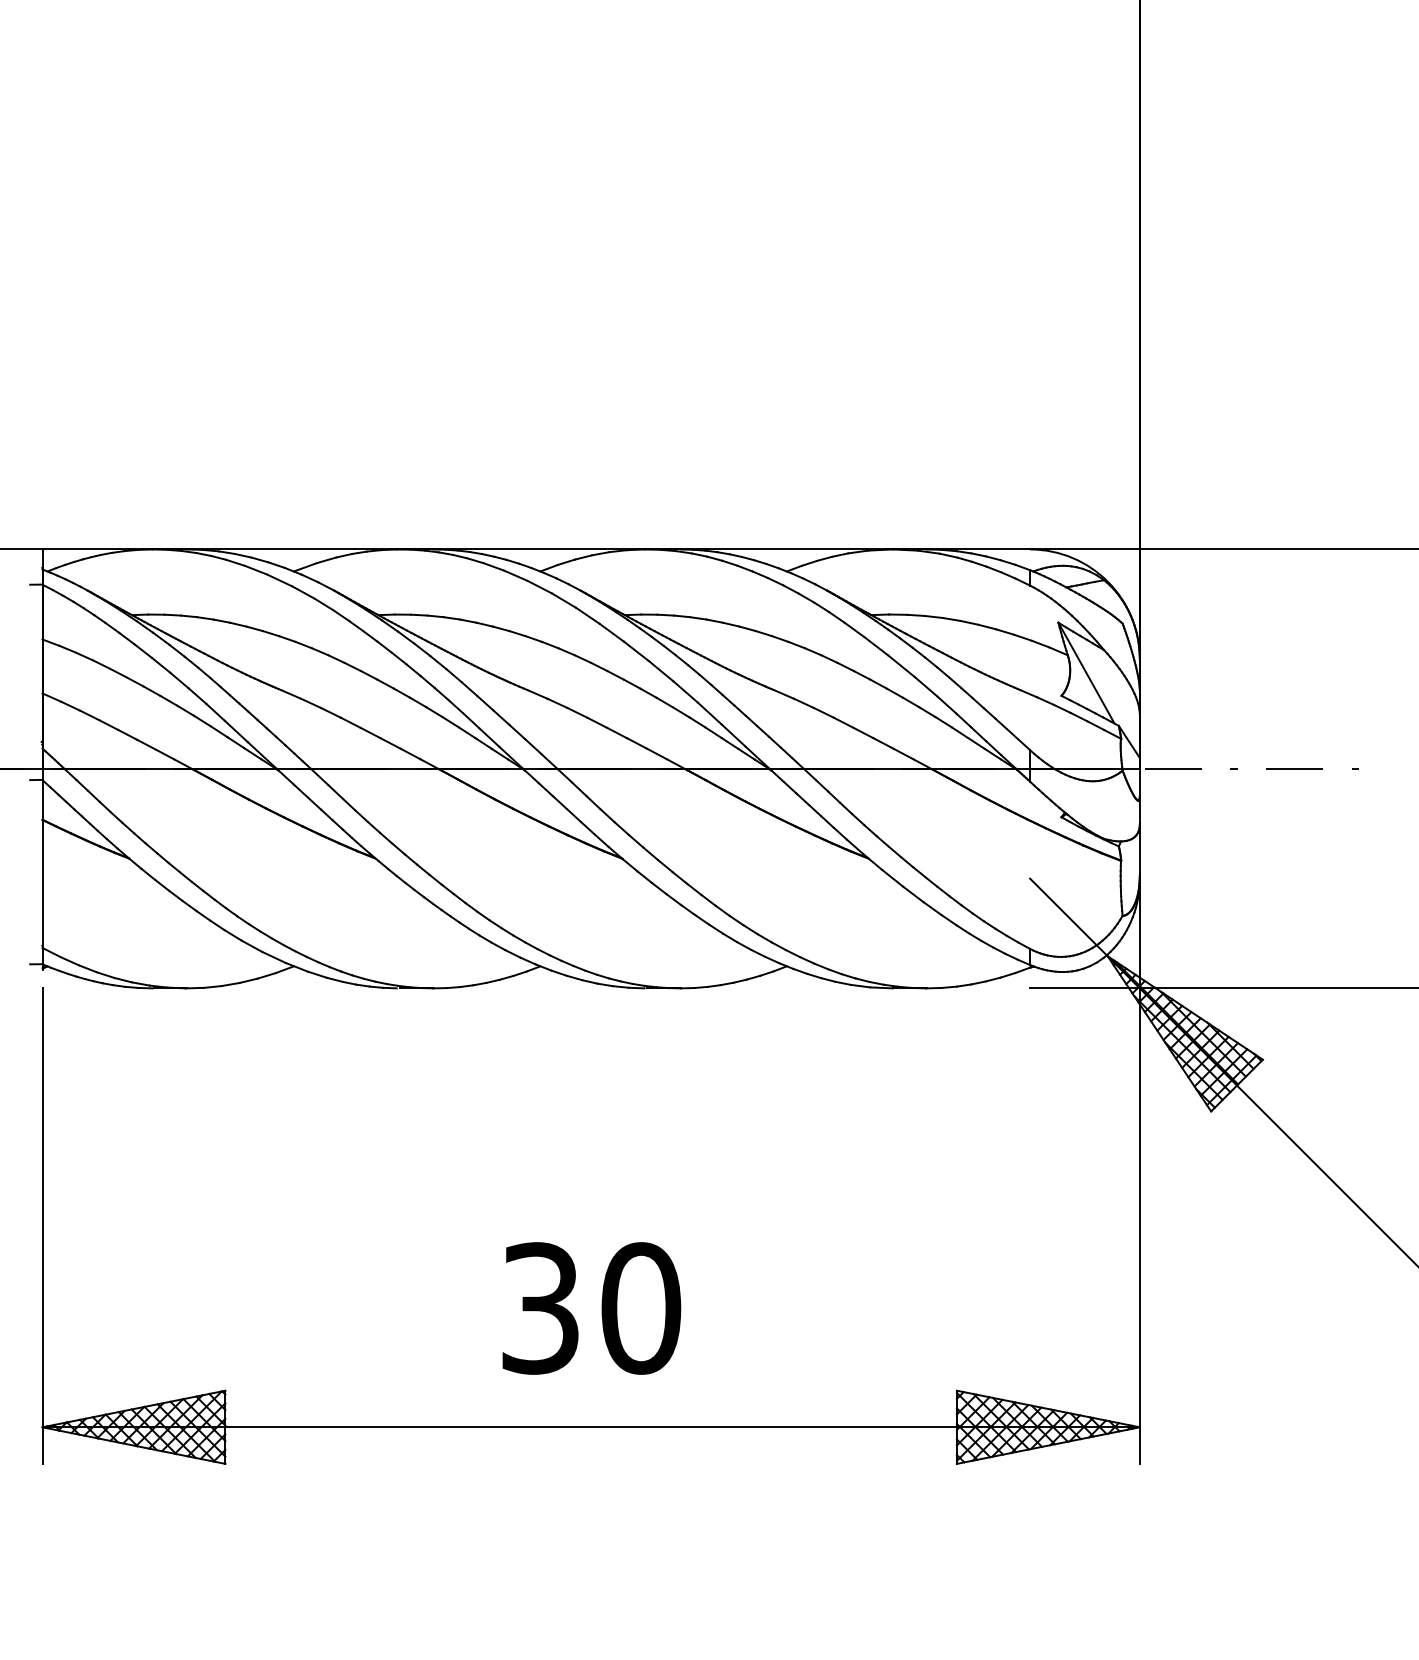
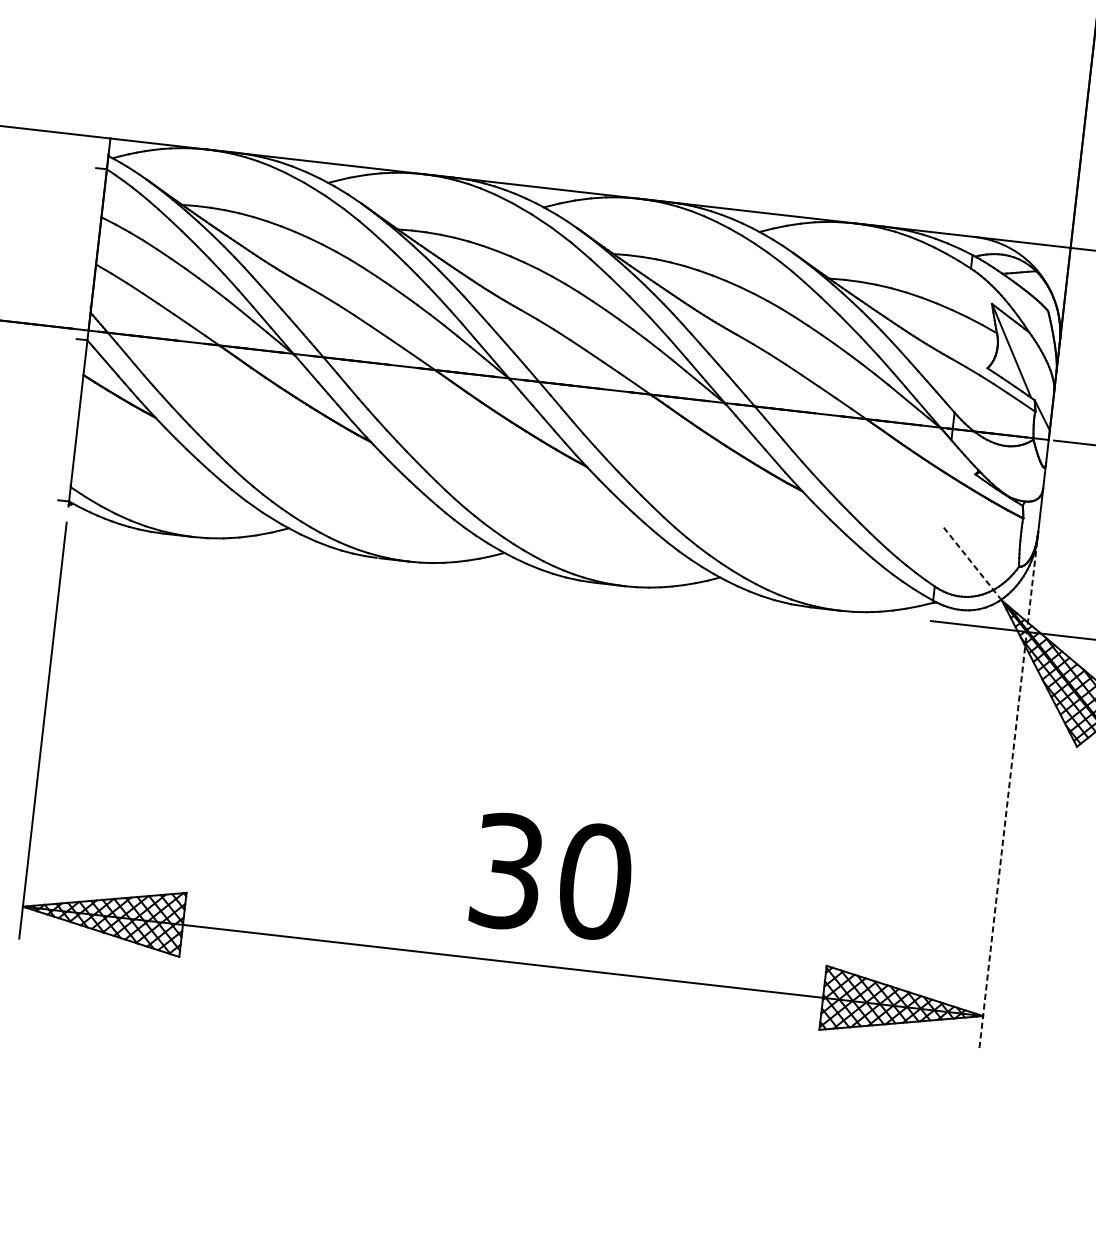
line: (1068, 917) -> (971, 562), solid -> dashed
line: (1139, 1171) -> (1008, 792), solid -> dashed
text: (591, 1308) -> (551, 876), moved

